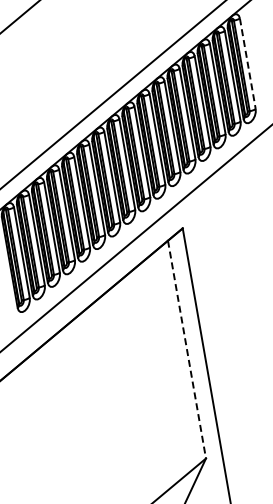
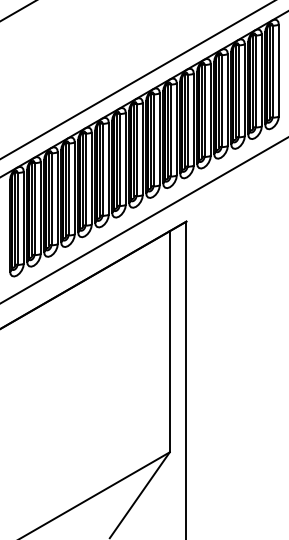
line: (247, 63) -> (278, 70), dashed -> solid
line: (186, 349) -> (169, 341), dashed -> solid

